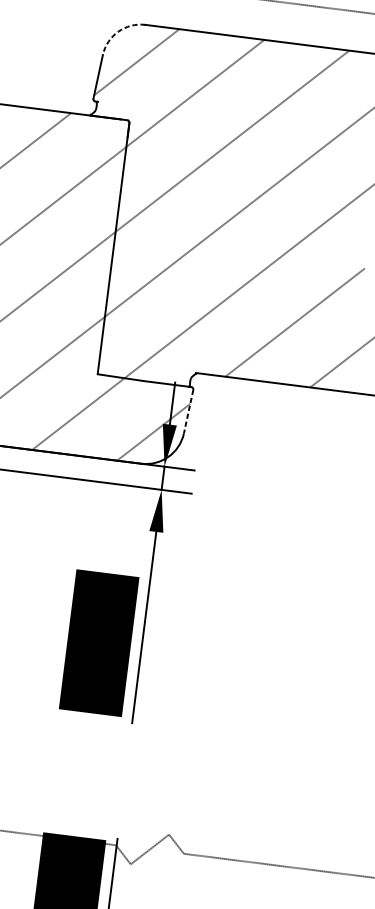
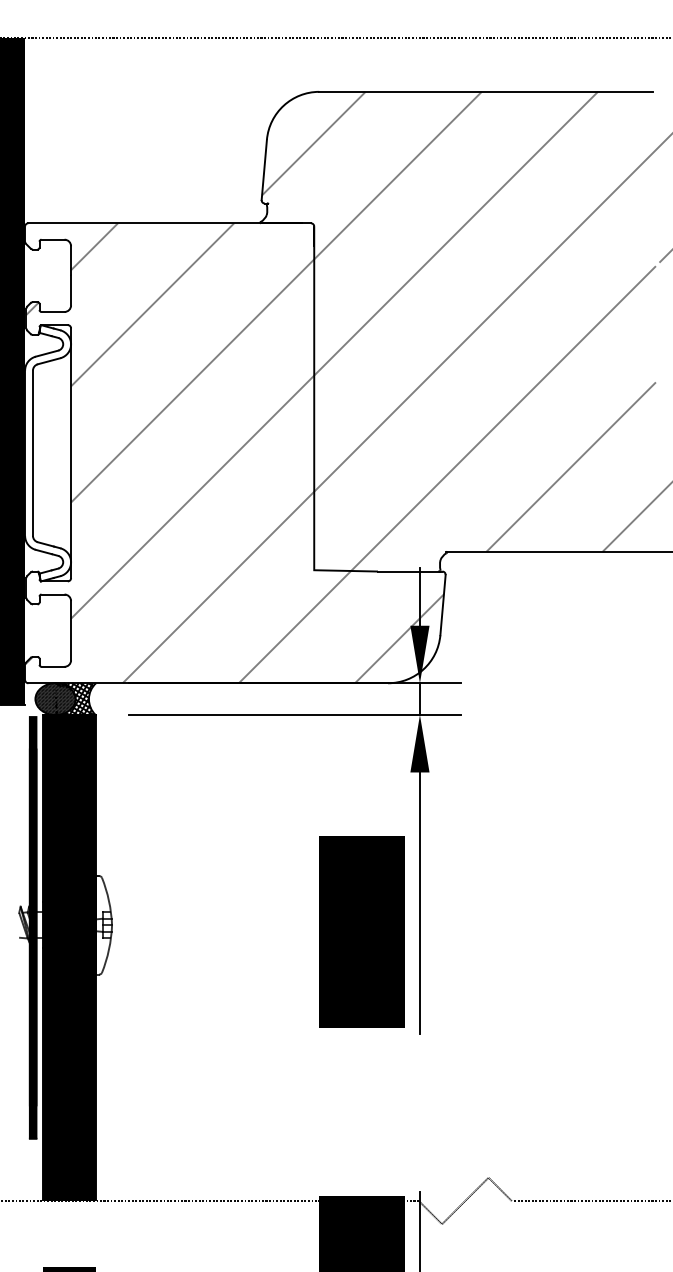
arc: (118, 31) -> (283, 105), dashed -> solid
line: (188, 411) -> (442, 605), dashed -> solid

